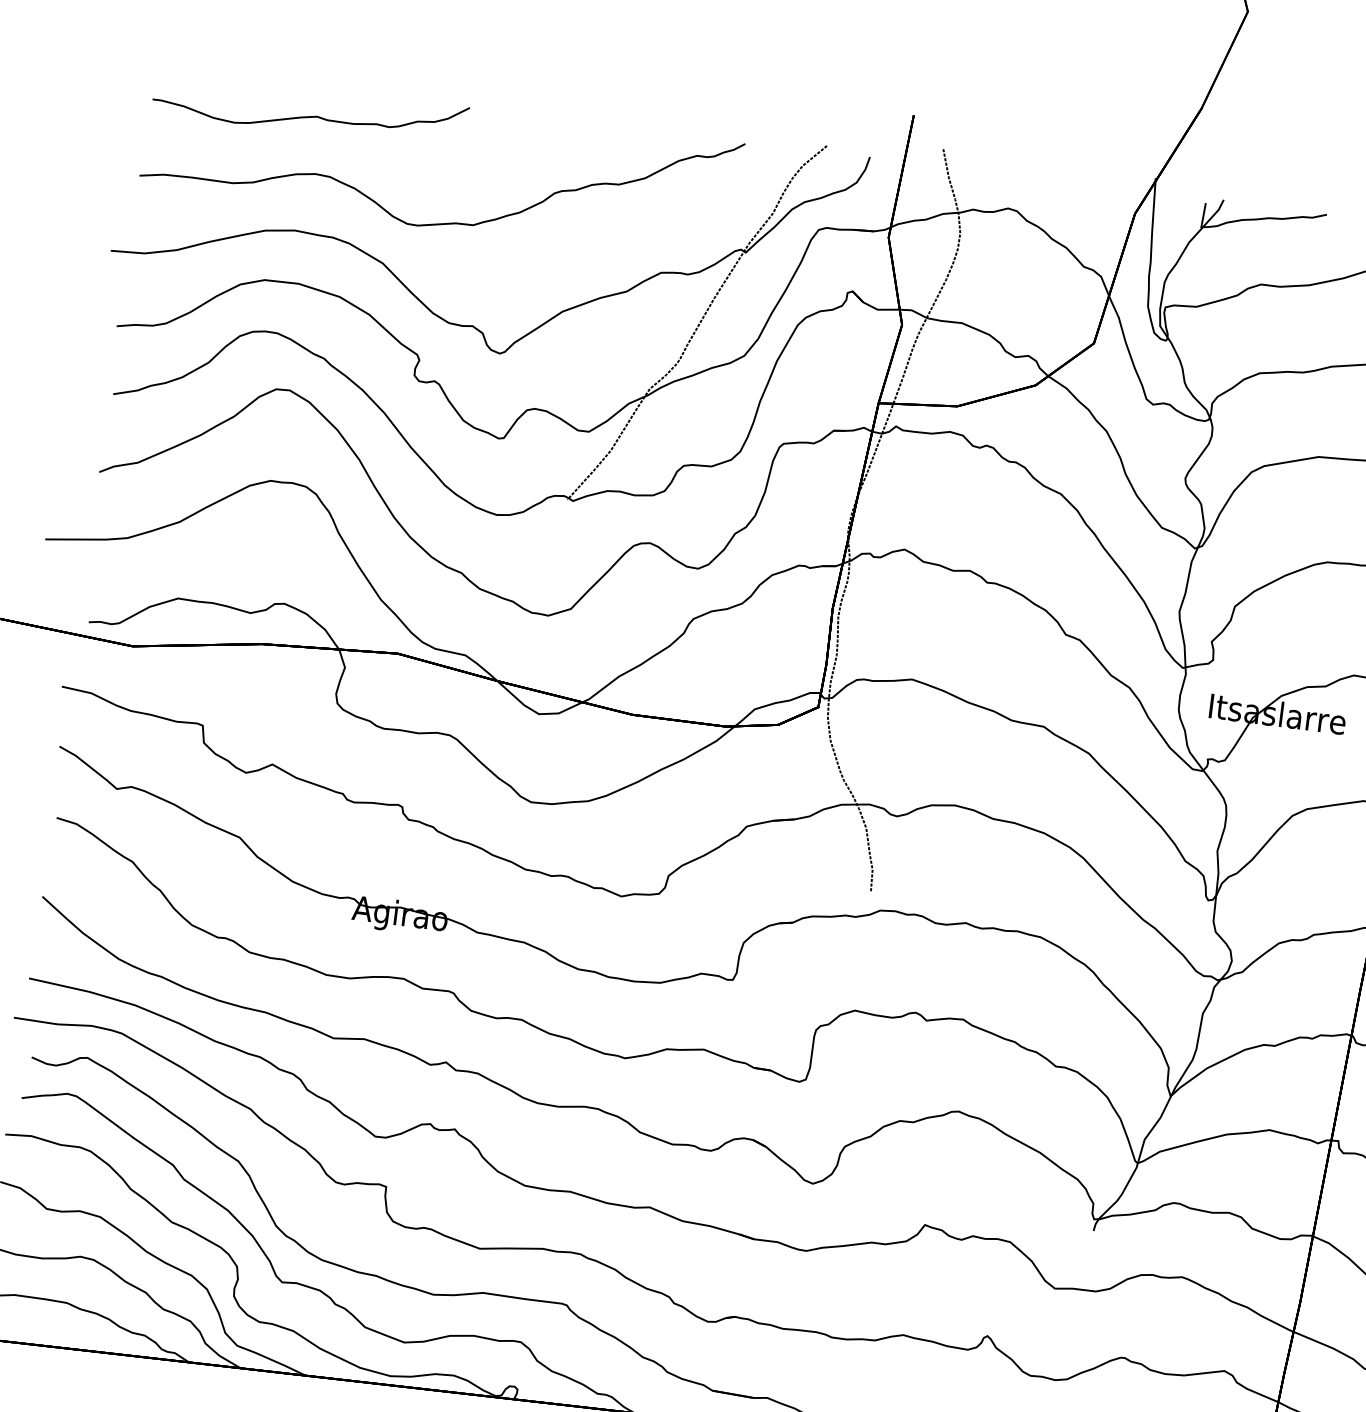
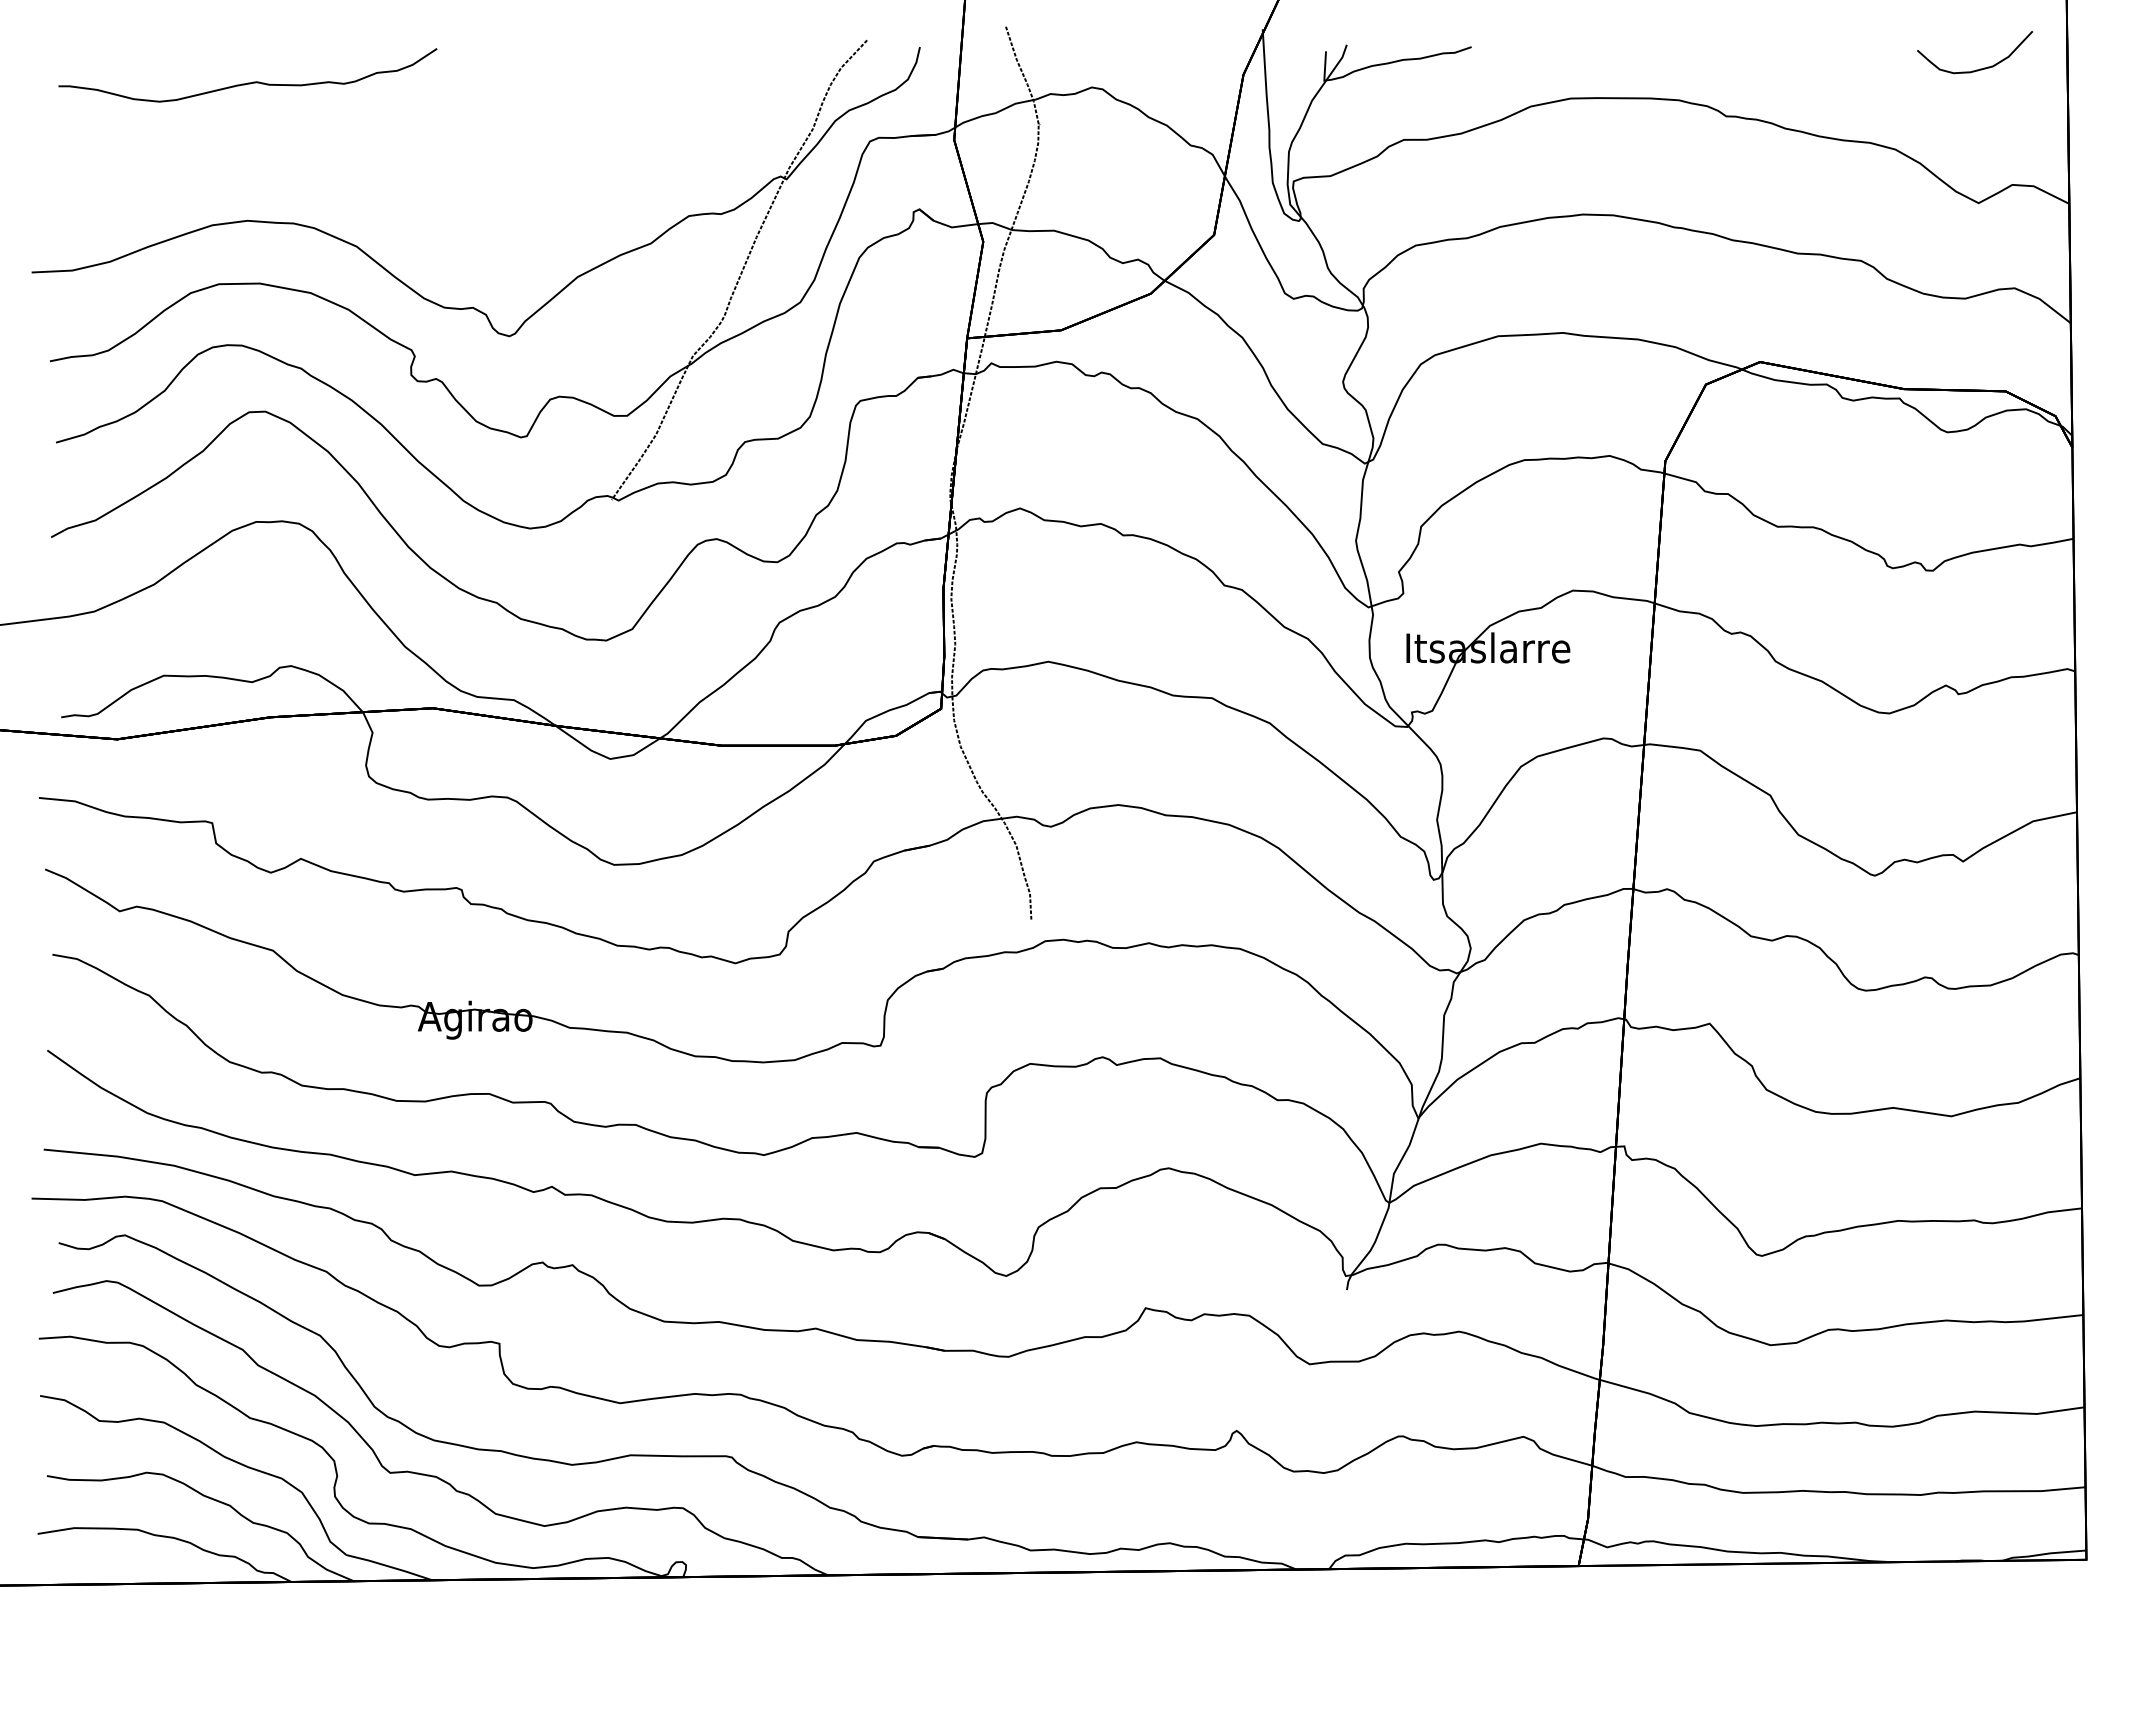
curve: (444, 223) -> (423, 189), removed

